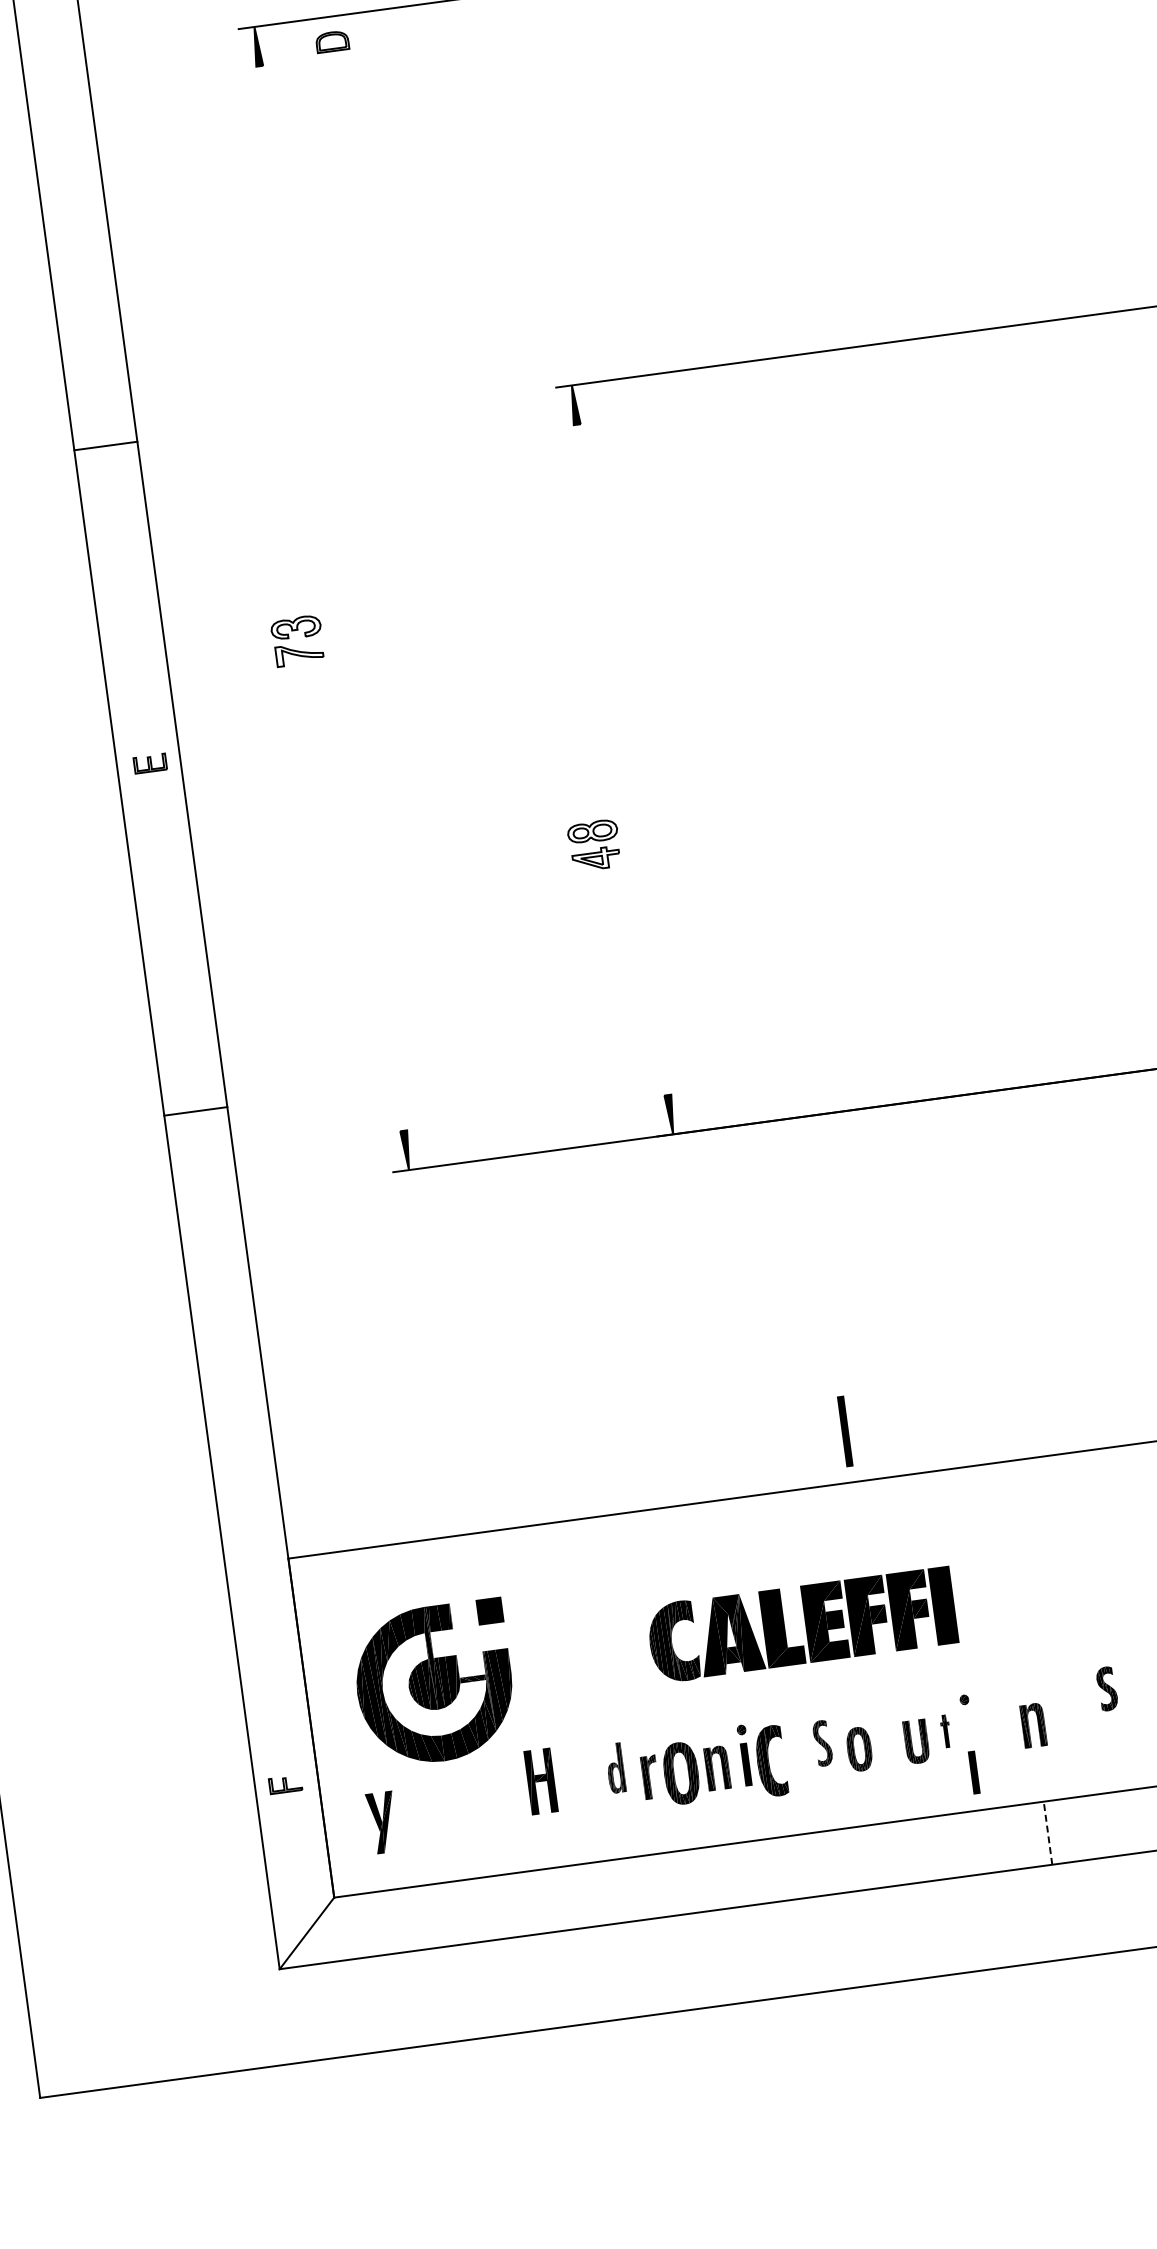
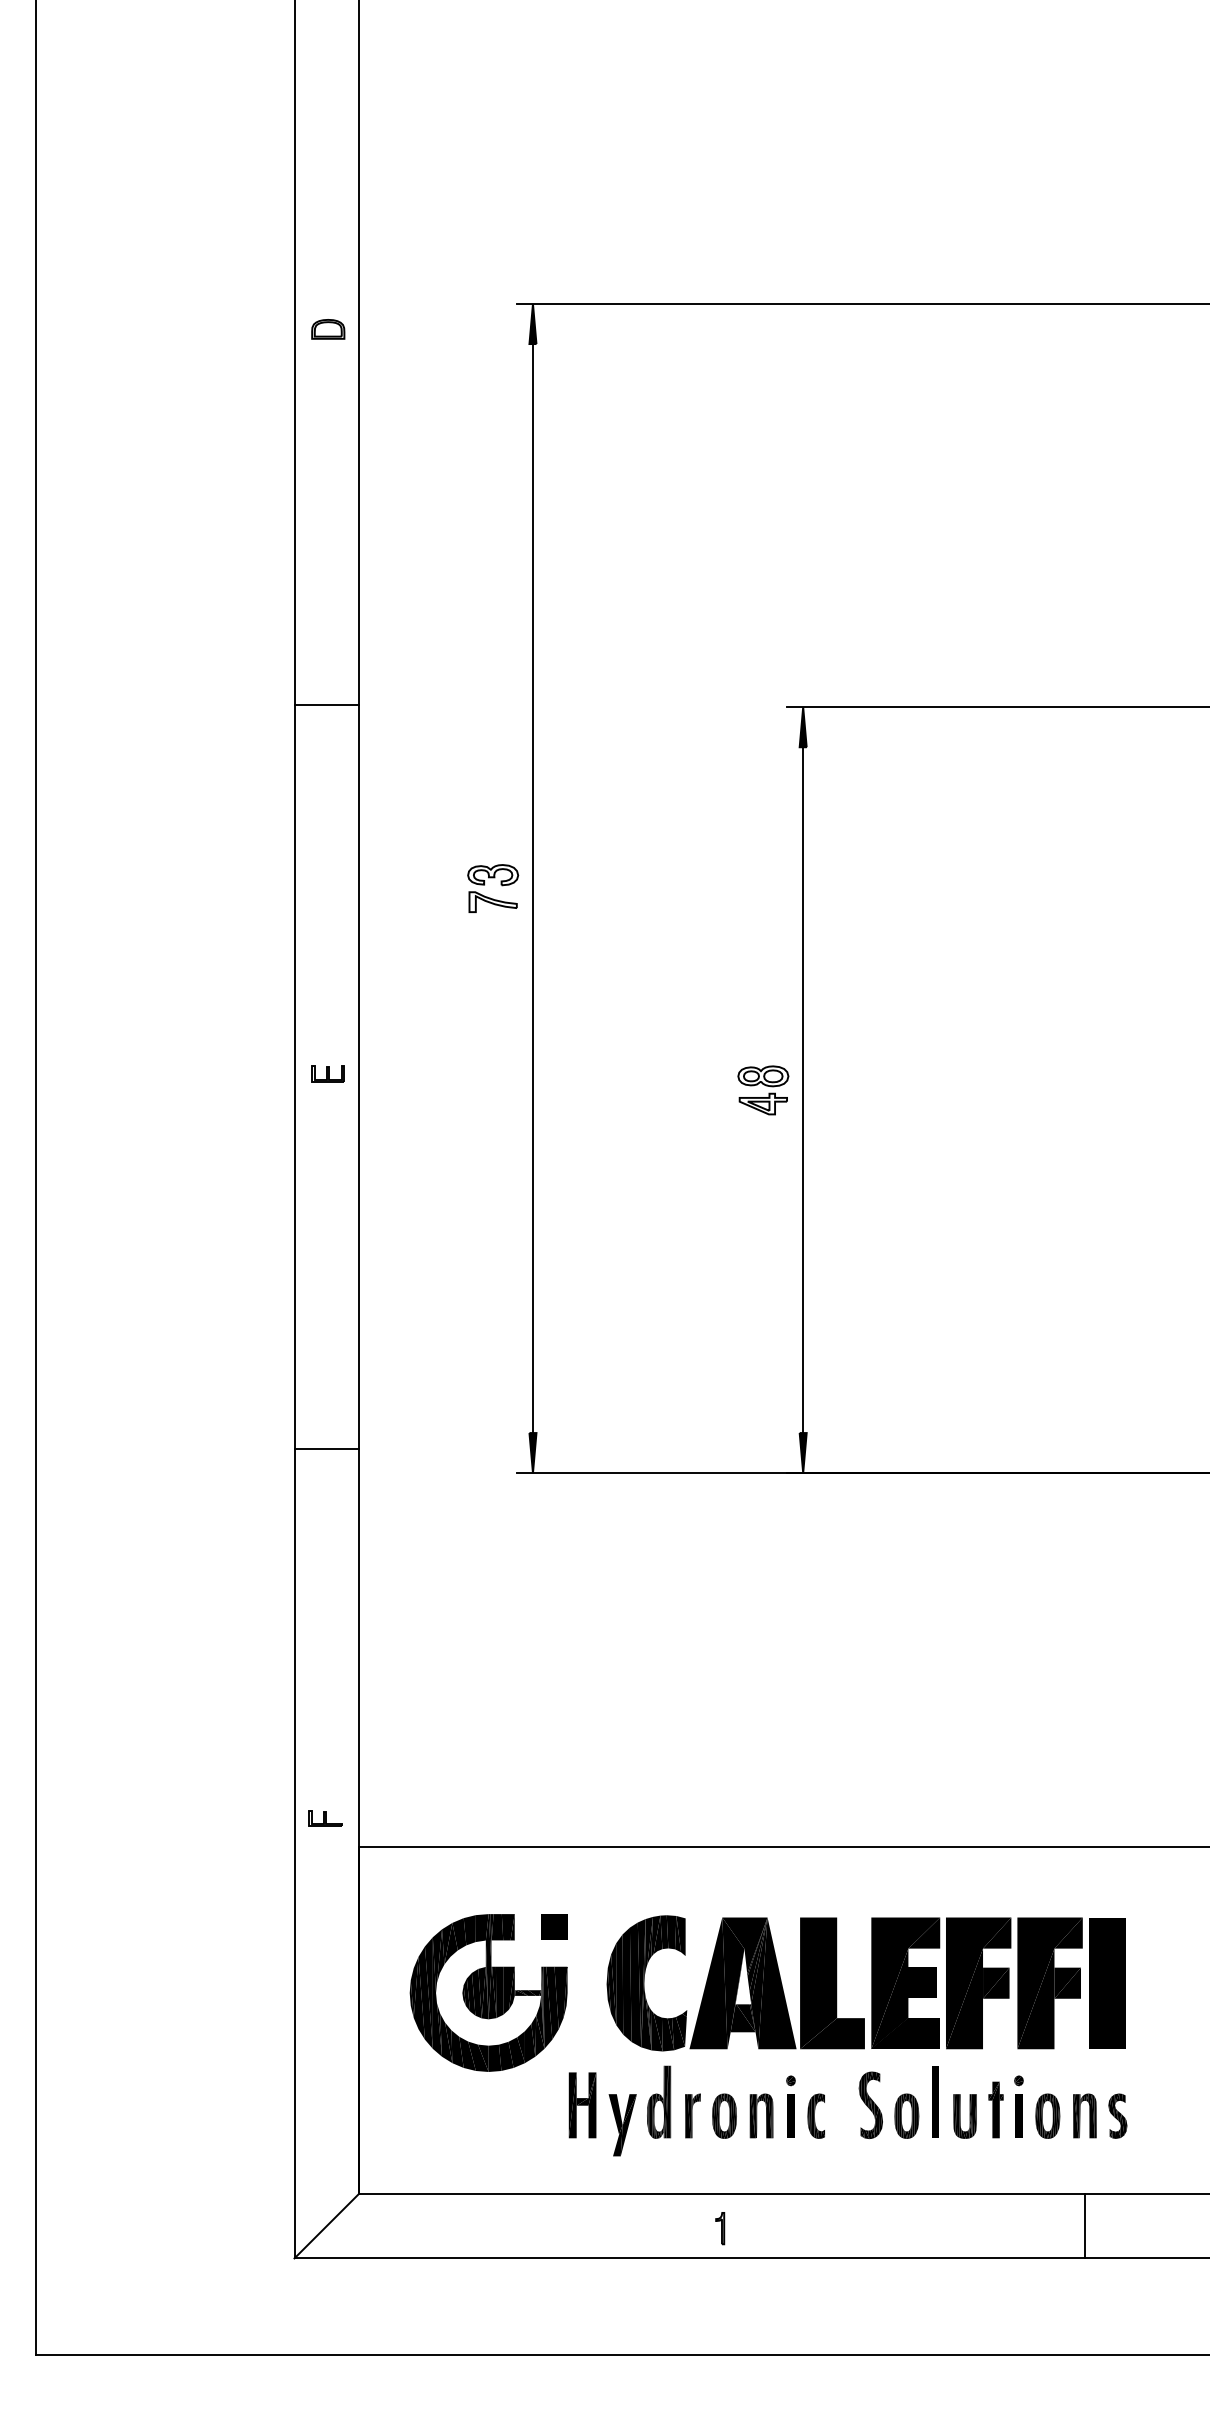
part: (332, 41) -> (328, 329), moved
line: (331, 598) -> (532, 888), added
part: (304, 636) -> (500, 884), moved
line: (622, 760) -> (803, 1090), added
part: (149, 763) -> (327, 1073), moved
part: (594, 845) -> (763, 1090), moved
line: (195, 1111) -> (326, 1449), moved
part: (845, 1430) -> (935, 2101), moved
part: (801, 1625) -> (865, 1983), size x1.67
part: (1106, 1688) -> (1117, 2115), moved
part: (996, 1729) -> (1047, 2115), added
part: (945, 1731) -> (995, 2109), size x1.67
part: (822, 1743) -> (870, 2105), size x1.43
part: (770, 1760) -> (815, 2115), size x0.62
part: (615, 1767) -> (659, 2101), size x1.43
part: (973, 1771) -> (1018, 2115), moved
part: (681, 1772) -> (724, 2115), size x0.71
part: (285, 1784) -> (325, 1818), moved
part: (382, 1823) -> (622, 2125), moved
line: (1047, 1832) -> (1084, 2225), dashed -> solid
part: (692, 1883) -> (720, 2228), added

